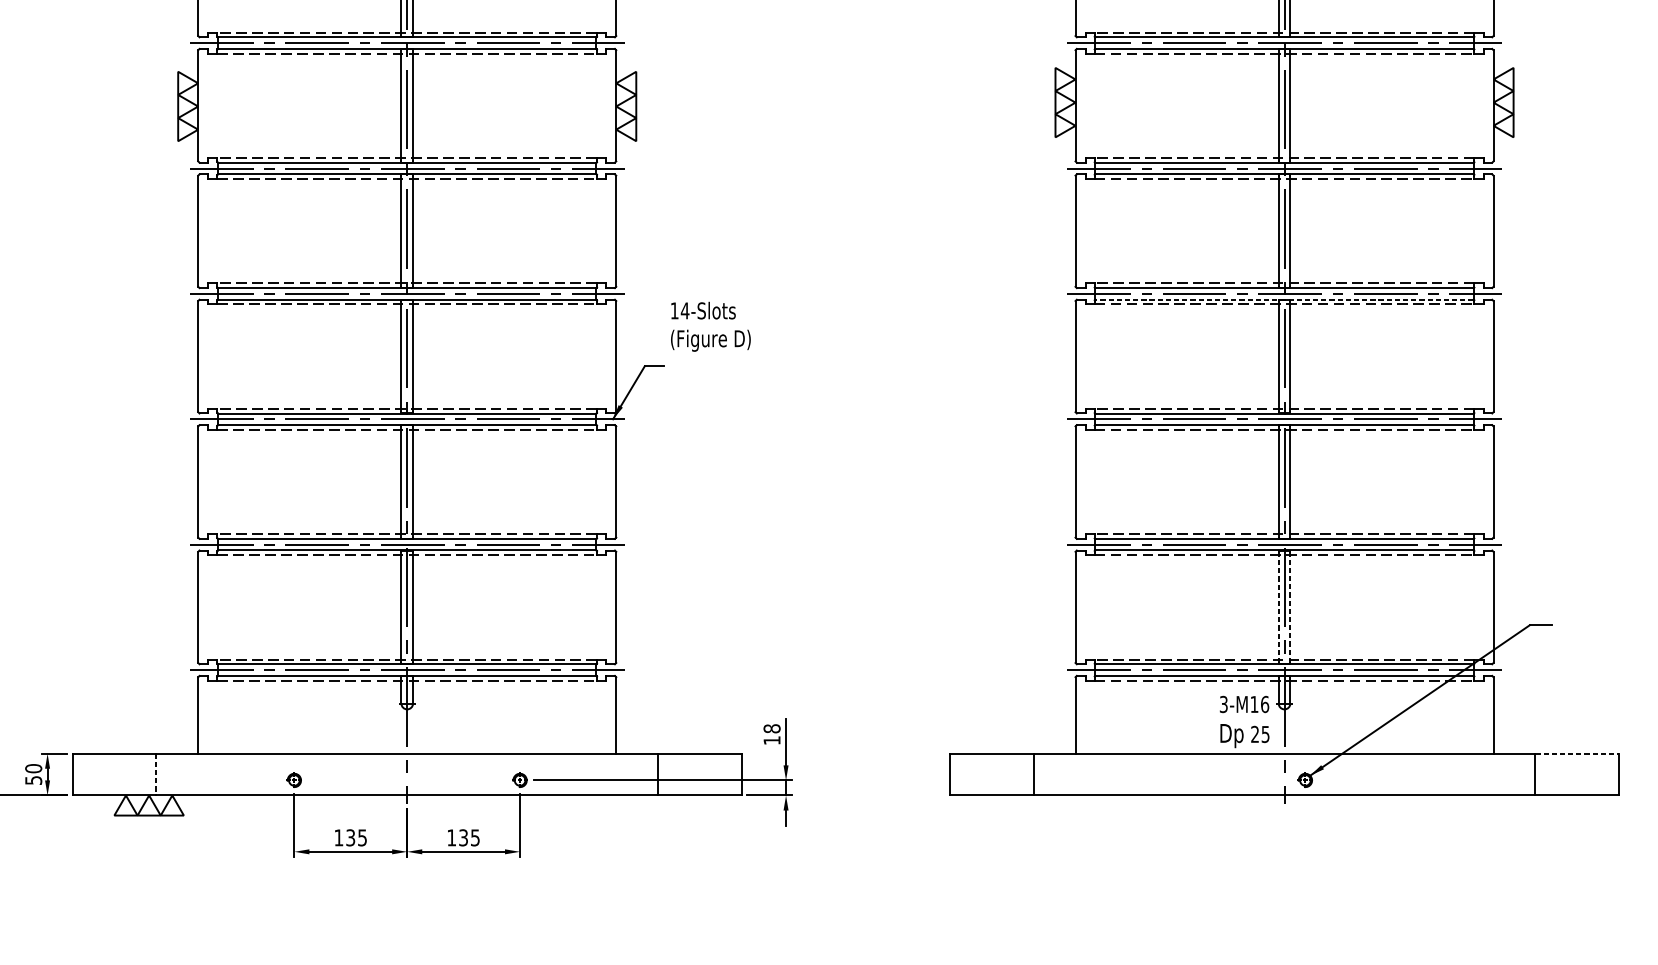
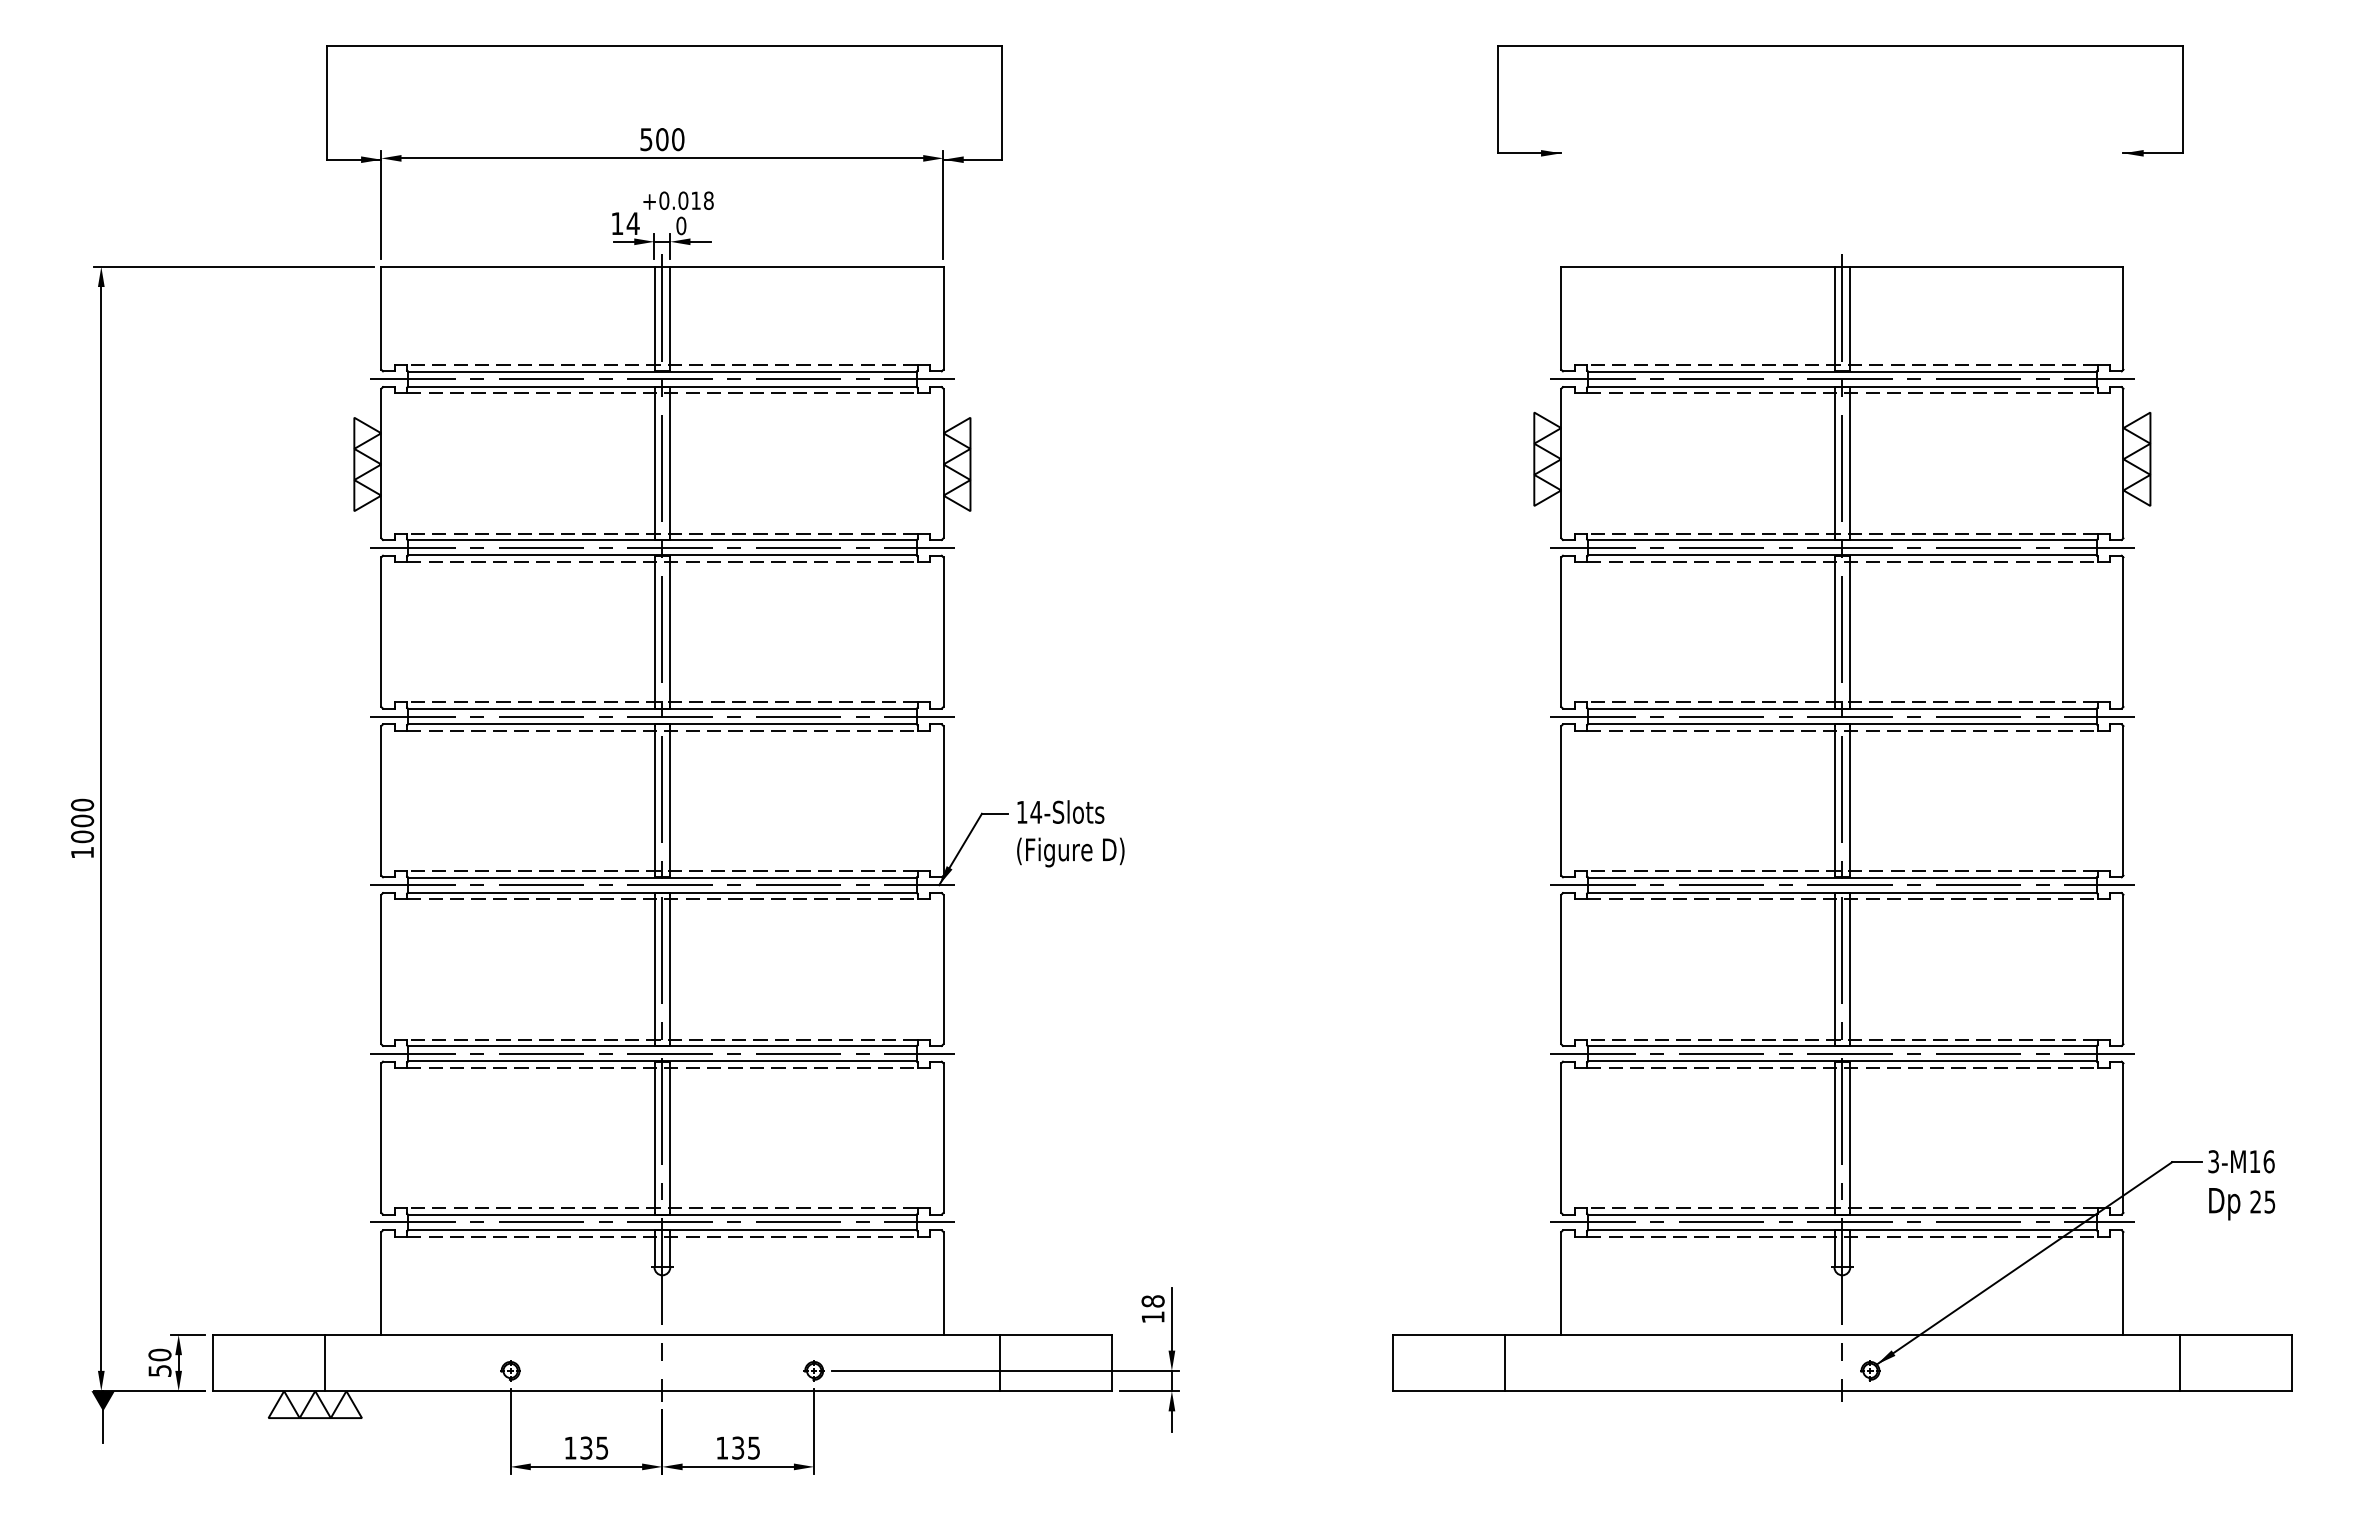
line: (1283, 299) -> (1841, 724), dashed -> solid
text: (710, 326) -> (1070, 833), moved
line: (1278, 607) -> (1834, 1138), dashed -> solid
line: (1290, 607) -> (1850, 1138), dashed -> solid
text: (1244, 722) -> (2241, 1185), moved
line: (1577, 753) -> (2236, 1334), dashed -> solid
line: (156, 774) -> (325, 1363), dashed -> solid

